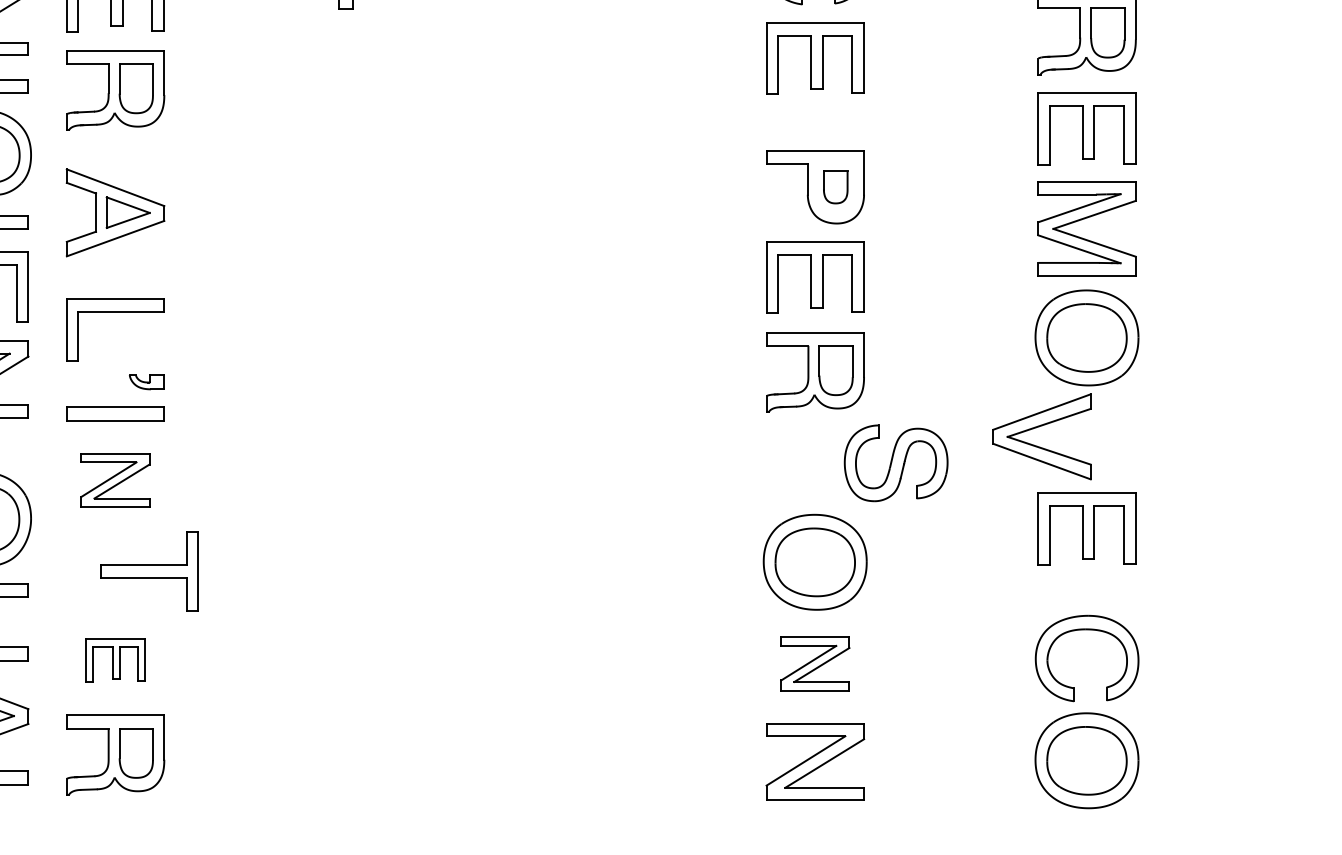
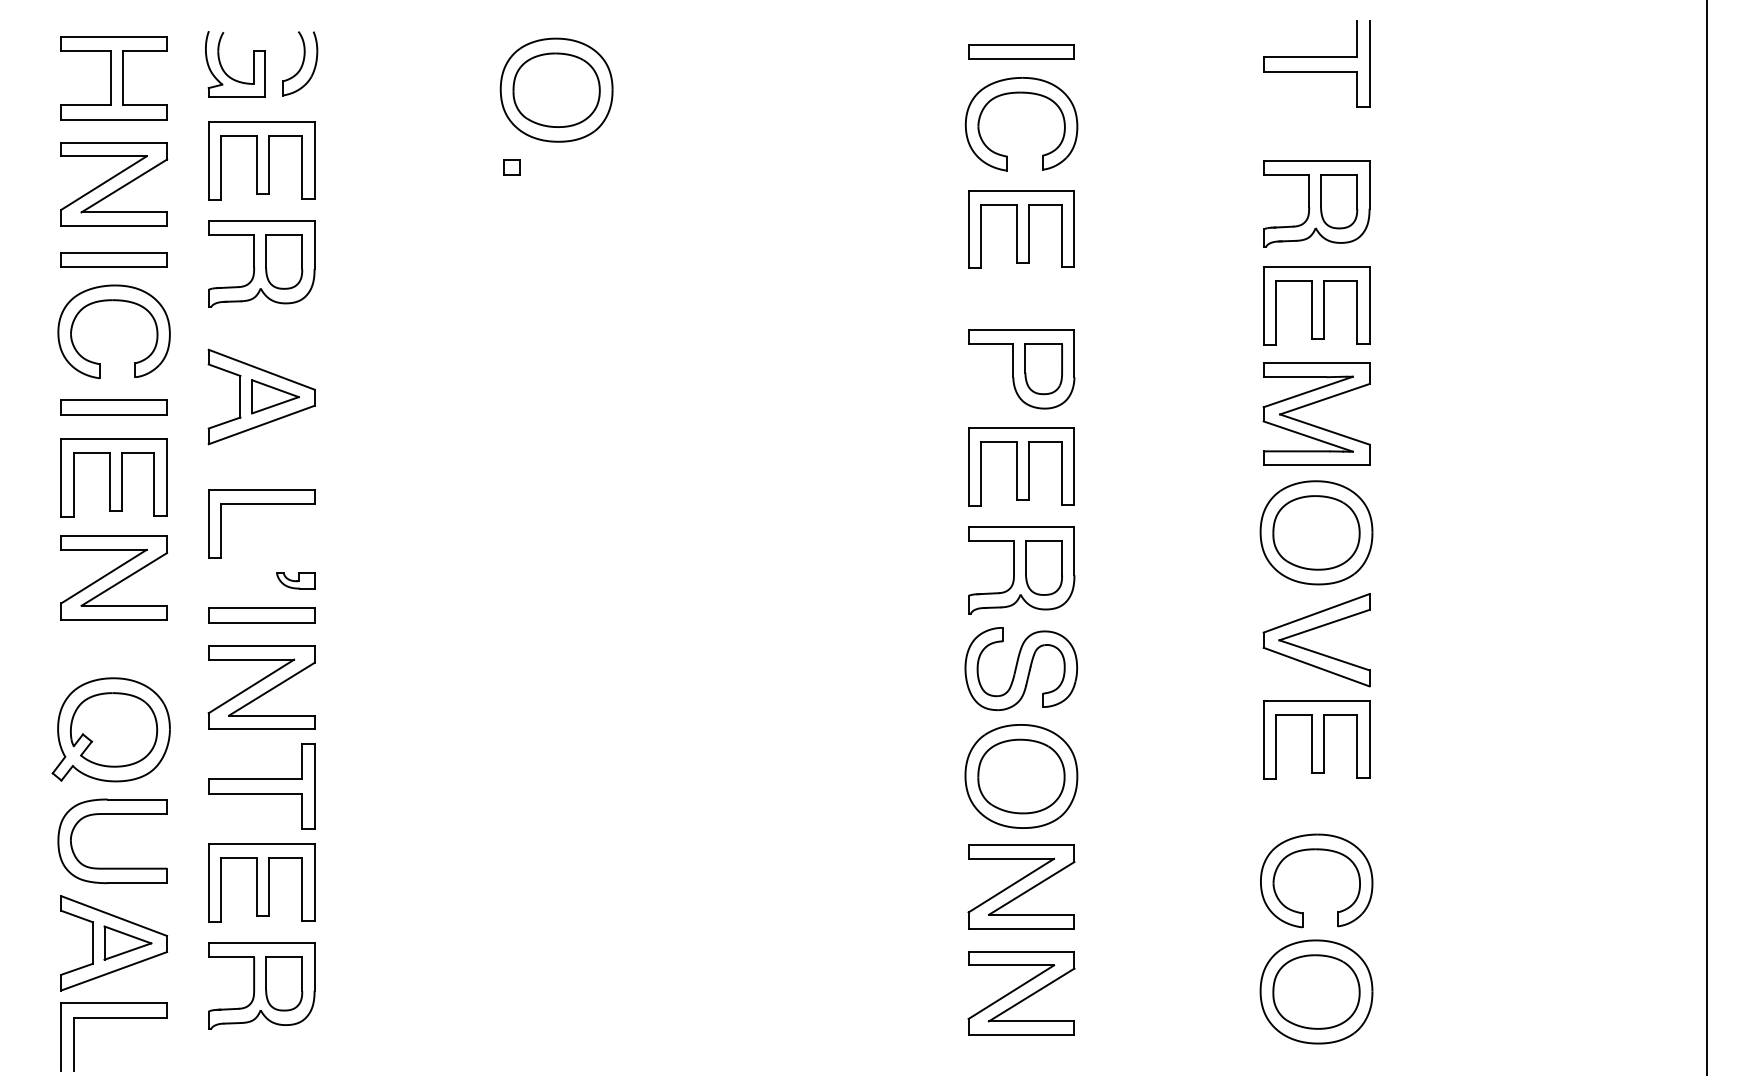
part: (835, 187) -> (1043, 369), size x1.43
part: (1039, 446) -> (1313, 650), moved
part: (895, 462) -> (1020, 668), moved
part: (115, 480) -> (261, 687), size x1.43
part: (149, 571) -> (261, 786), moved
part: (115, 659) -> (261, 882), size x1.67
part: (815, 663) -> (1021, 886), size x1.43

